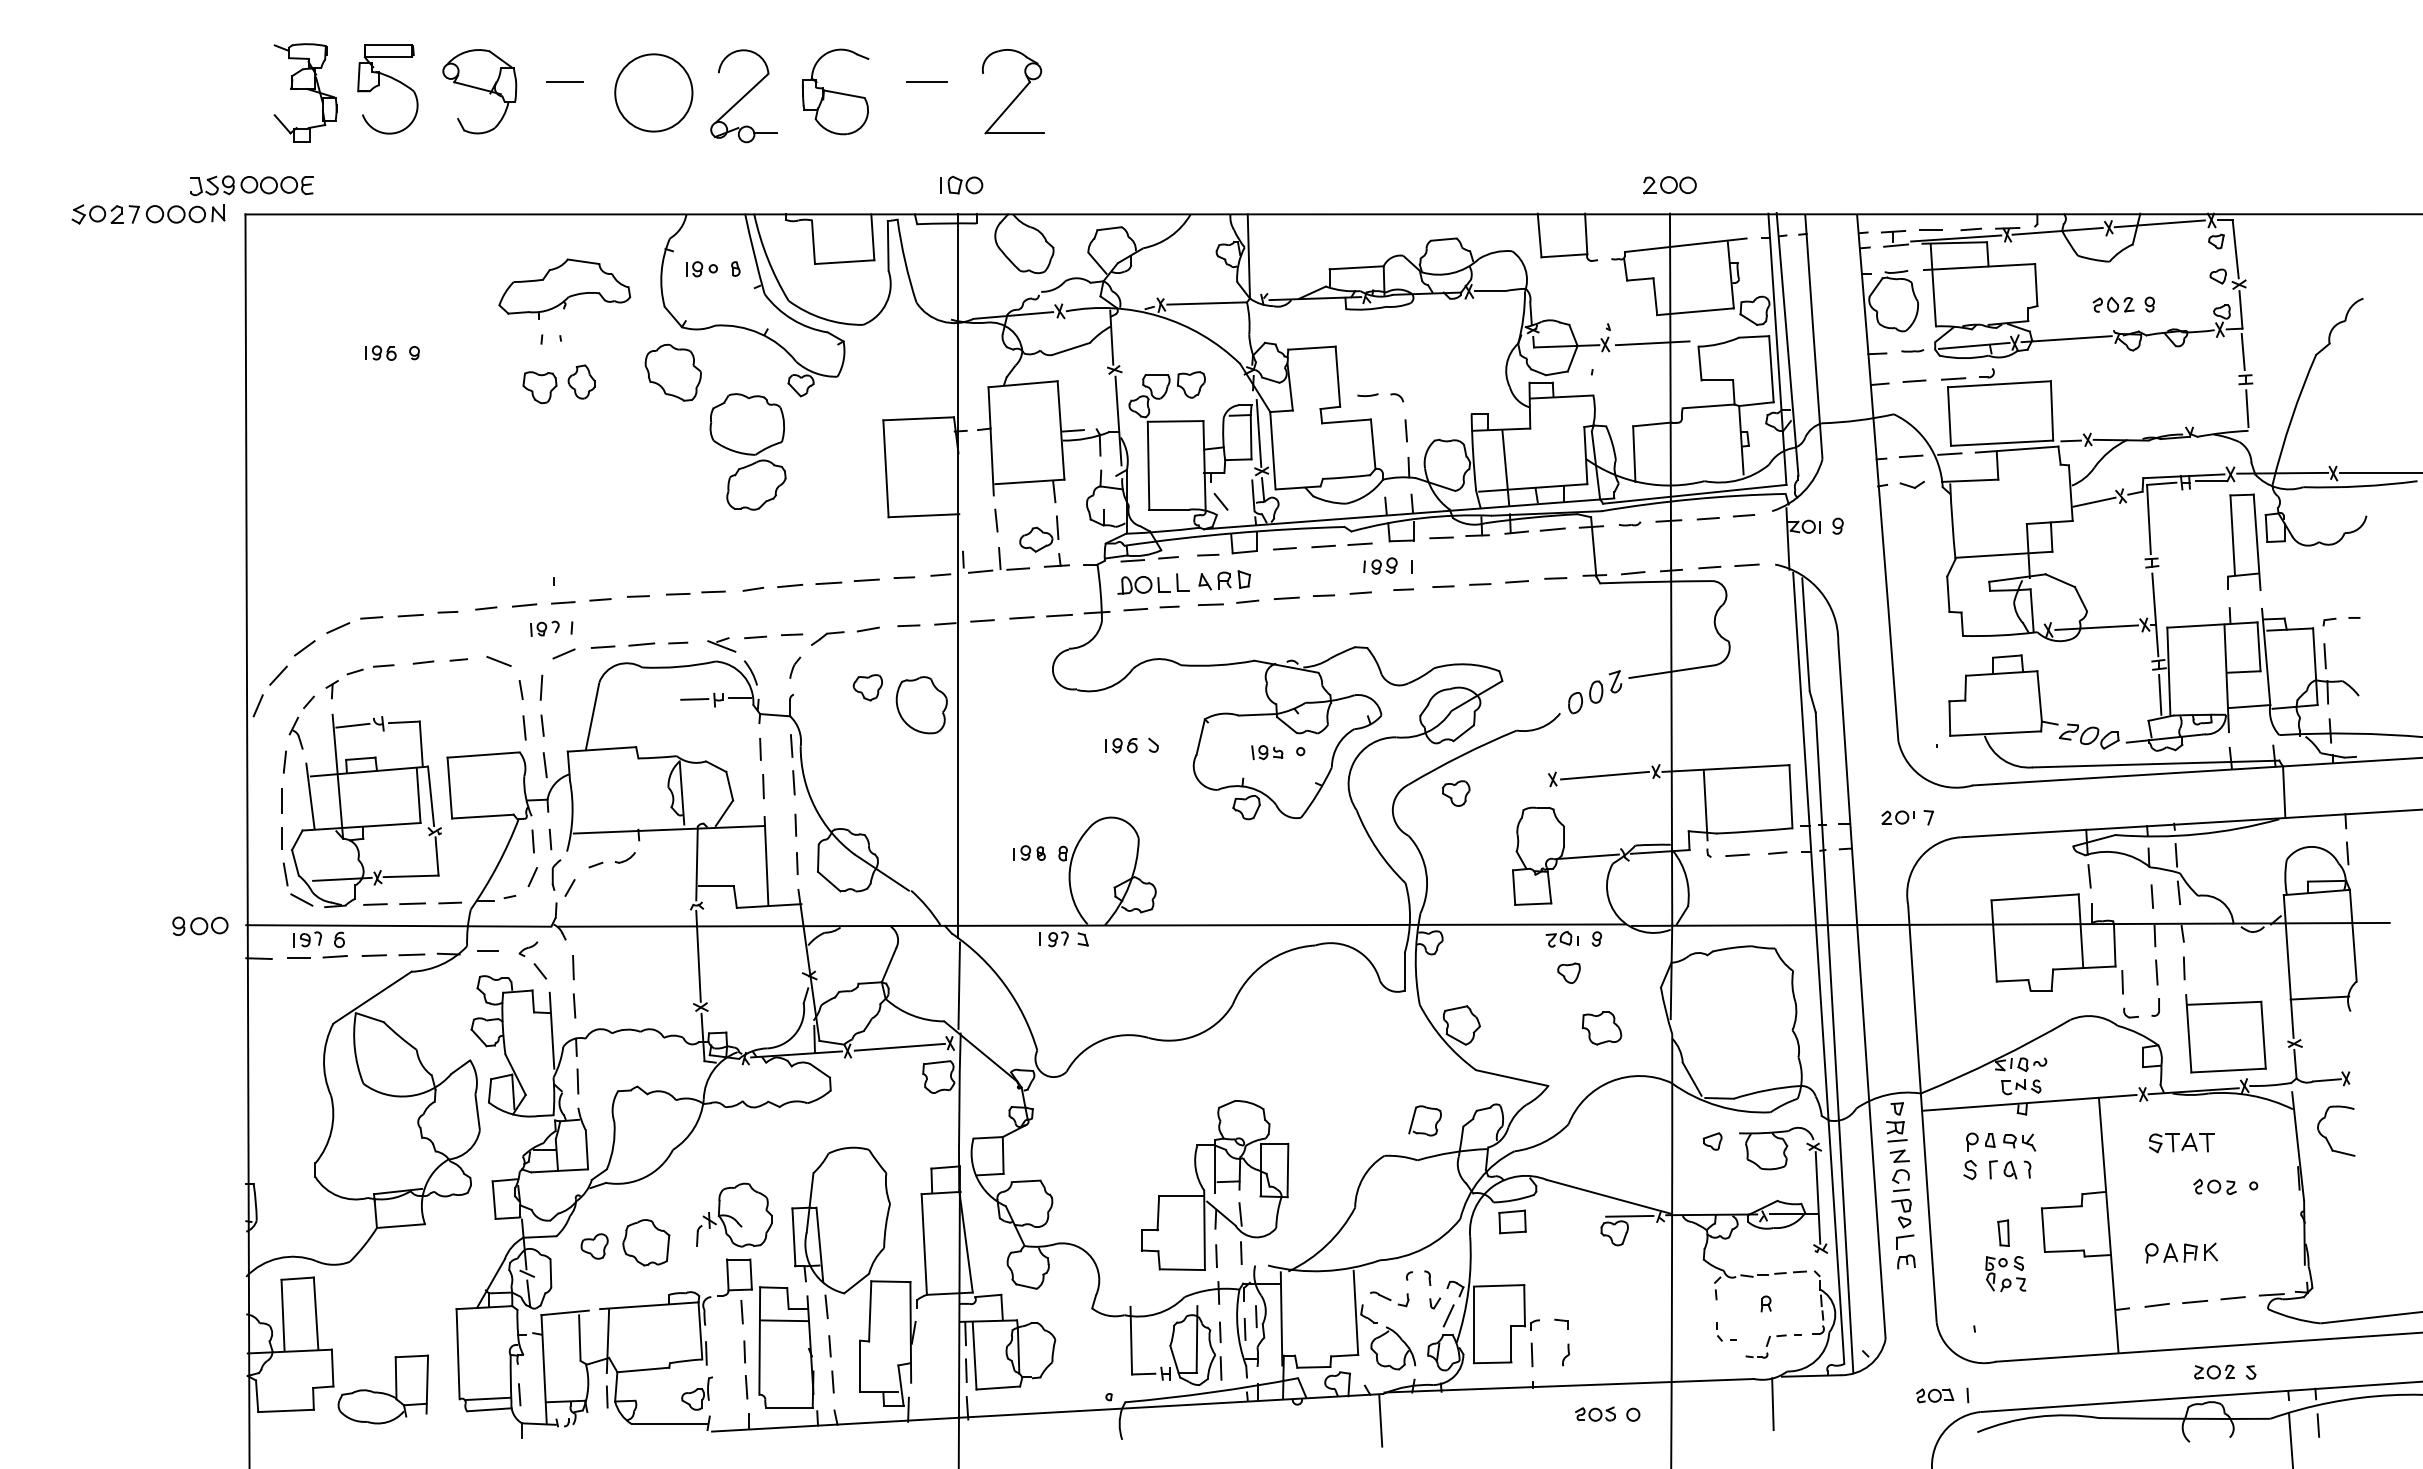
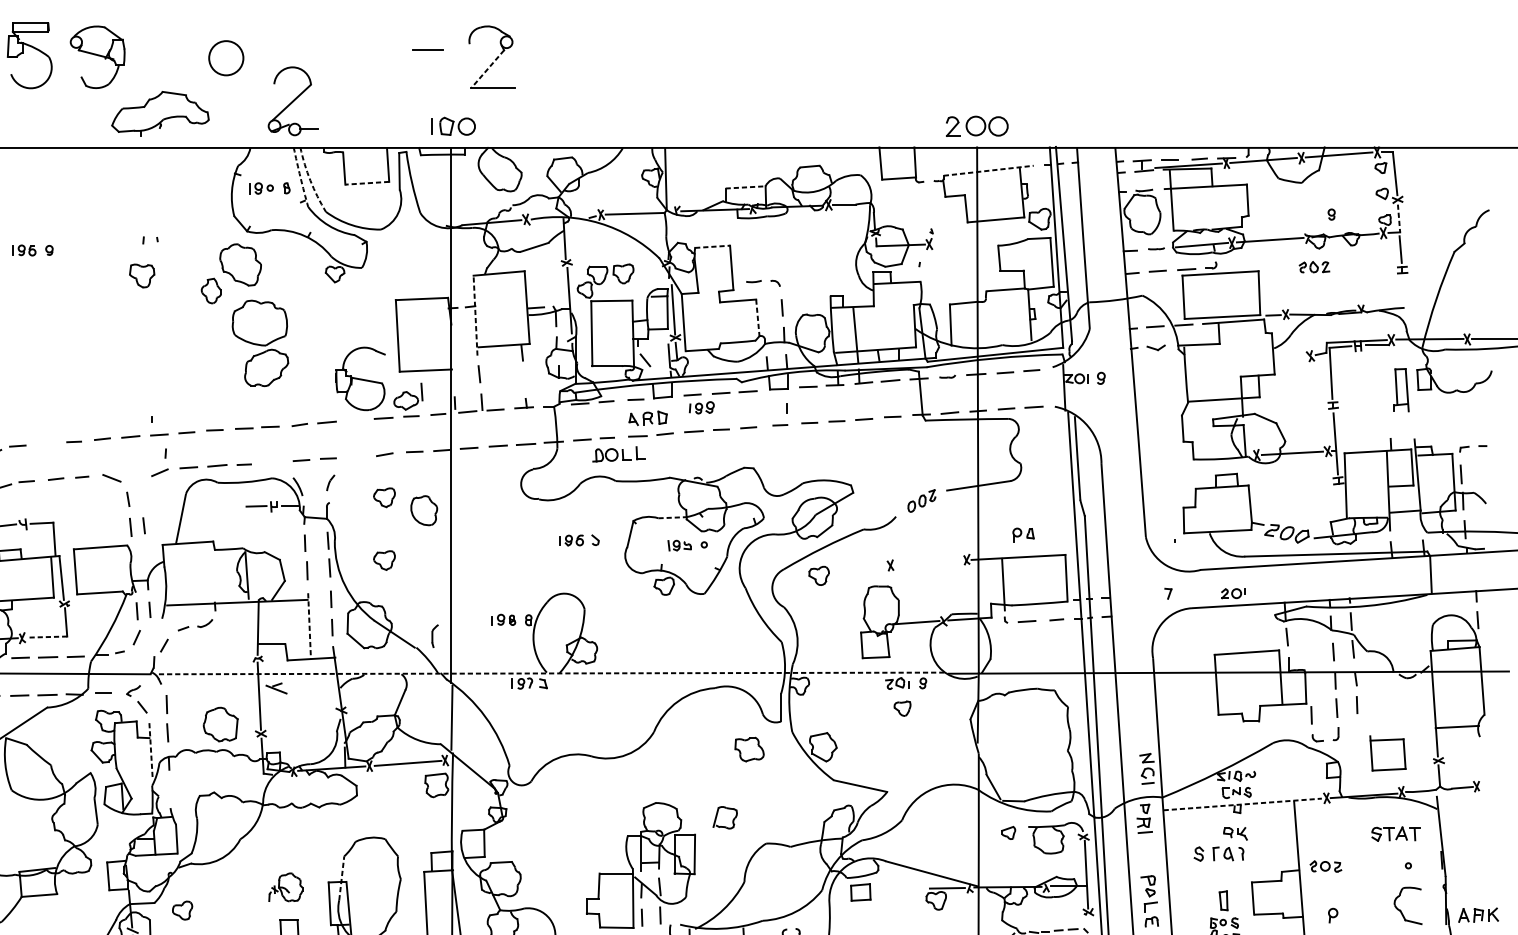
line: (564, 82) -> (160, 50), removed
part: (835, 91) -> (360, 378), moved
circle: (653, 92) -> (226, 57), size x0.6
part: (743, 96) -> (292, 101), moved
line: (1007, 107) -> (487, 68), solid -> dashed
part: (961, 184) -> (453, 125), size x1.4
part: (1669, 185) -> (976, 126), size x1.6
line: (1686, 245) -> (989, 170), solid -> dashed
arc: (754, 254) -> (300, 177), solid -> dashed
arc: (767, 258) -> (310, 180), solid -> dashed
line: (844, 262) -> (367, 183), solid -> dashed
line: (1357, 267) -> (746, 187), solid -> dashed
part: (564, 288) -> (160, 113), moved
part: (2113, 304) -> (1314, 267), moved
line: (2240, 309) -> (1398, 218), solid -> dashed
line: (1652, 343) -> (964, 243), removed
line: (1311, 348) -> (712, 247), solid -> dashed
part: (581, 381) -> (211, 290), moved
line: (2247, 408) -> (1403, 291), removed
line: (991, 440) -> (475, 315), solid -> dashed
line: (1373, 444) -> (758, 317), solid -> dashed
part: (747, 451) -> (260, 343), moved
line: (2094, 501) -> (1290, 360), removed
part: (1039, 533) -> (408, 396), moved
part: (2244, 541) -> (1401, 389), size x0.6
part: (1380, 565) -> (701, 407), moved
line: (828, 583) -> (355, 420), removed
part: (1153, 583) -> (619, 453), moved
line: (410, 615) -> (46, 444), removed
part: (544, 628) -> (145, 453), removed
part: (827, 638) -> (354, 461), removed
part: (721, 644) -> (276, 688), moved
line: (541, 687) -> (143, 497), removed
part: (1595, 692) -> (922, 501), size x0.7
line: (2160, 694) -> (1339, 502), removed
part: (921, 705) -> (424, 510), size x0.7
line: (1257, 714) -> (672, 517), solid -> dashed
line: (544, 765) -> (145, 555), removed
part: (867, 772) -> (384, 560), added
line: (1604, 775) -> (928, 562), removed
part: (1897, 817) -> (1233, 593), moved
line: (766, 861) -> (309, 626), solid -> dashed
part: (556, 874) -> (435, 635), moved
line: (410, 876) -> (46, 637), solid -> dashed
line: (1091, 925) -> (549, 673), solid -> dashed
part: (1601, 1028) -> (749, 749), moved
line: (552, 1031) -> (151, 751), solid -> dashed
part: (2225, 1033) -> (1387, 753), size x0.6
line: (577, 1081) -> (169, 788), removed
line: (2029, 1102) -> (1242, 804), solid -> dashed
part: (1414, 1118) -> (717, 816), moved
part: (2326, 1136) -> (1400, 909), moved
part: (1980, 1141) -> (1023, 534), moved
part: (2181, 1143) -> (1395, 834), moved
part: (1899, 1170) -> (1146, 768), moved
part: (2214, 1186) -> (1325, 866), moved
line: (810, 1202) -> (342, 878), solid -> dashed
part: (734, 1214) -> (285, 886), size x0.6
part: (646, 1242) -> (220, 724), moved
part: (2190, 1252) -> (1478, 915), moved

